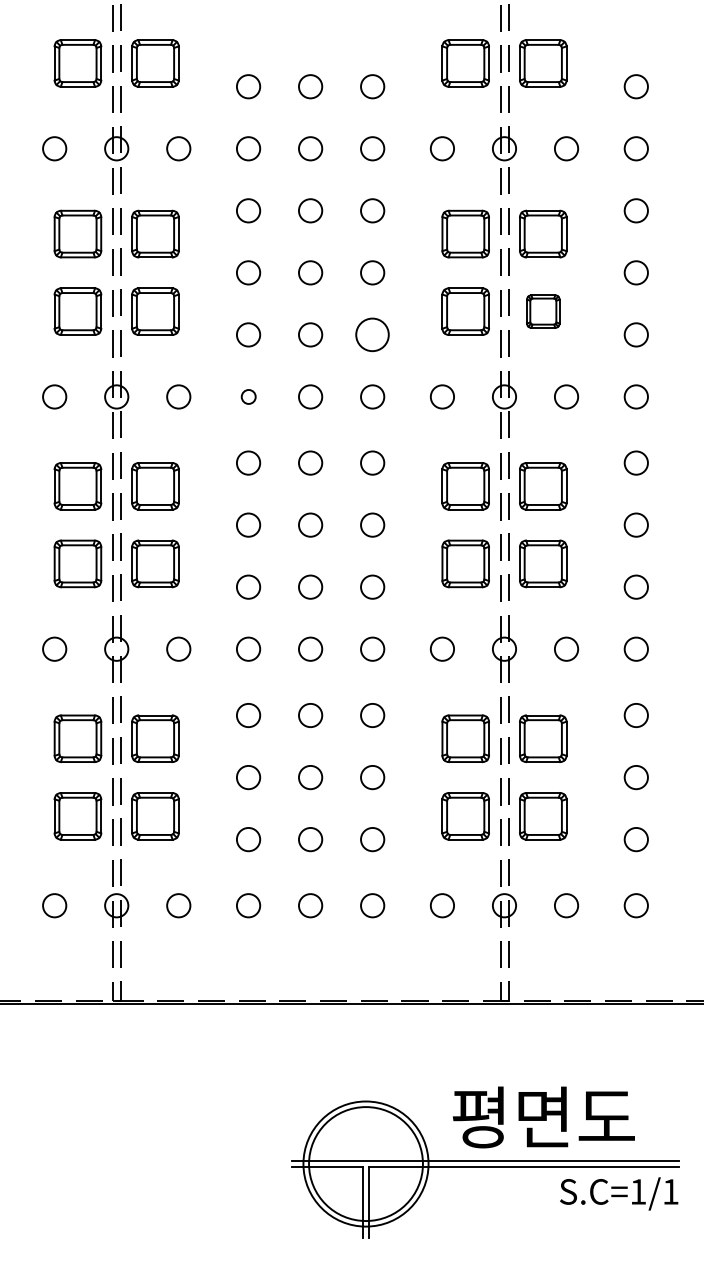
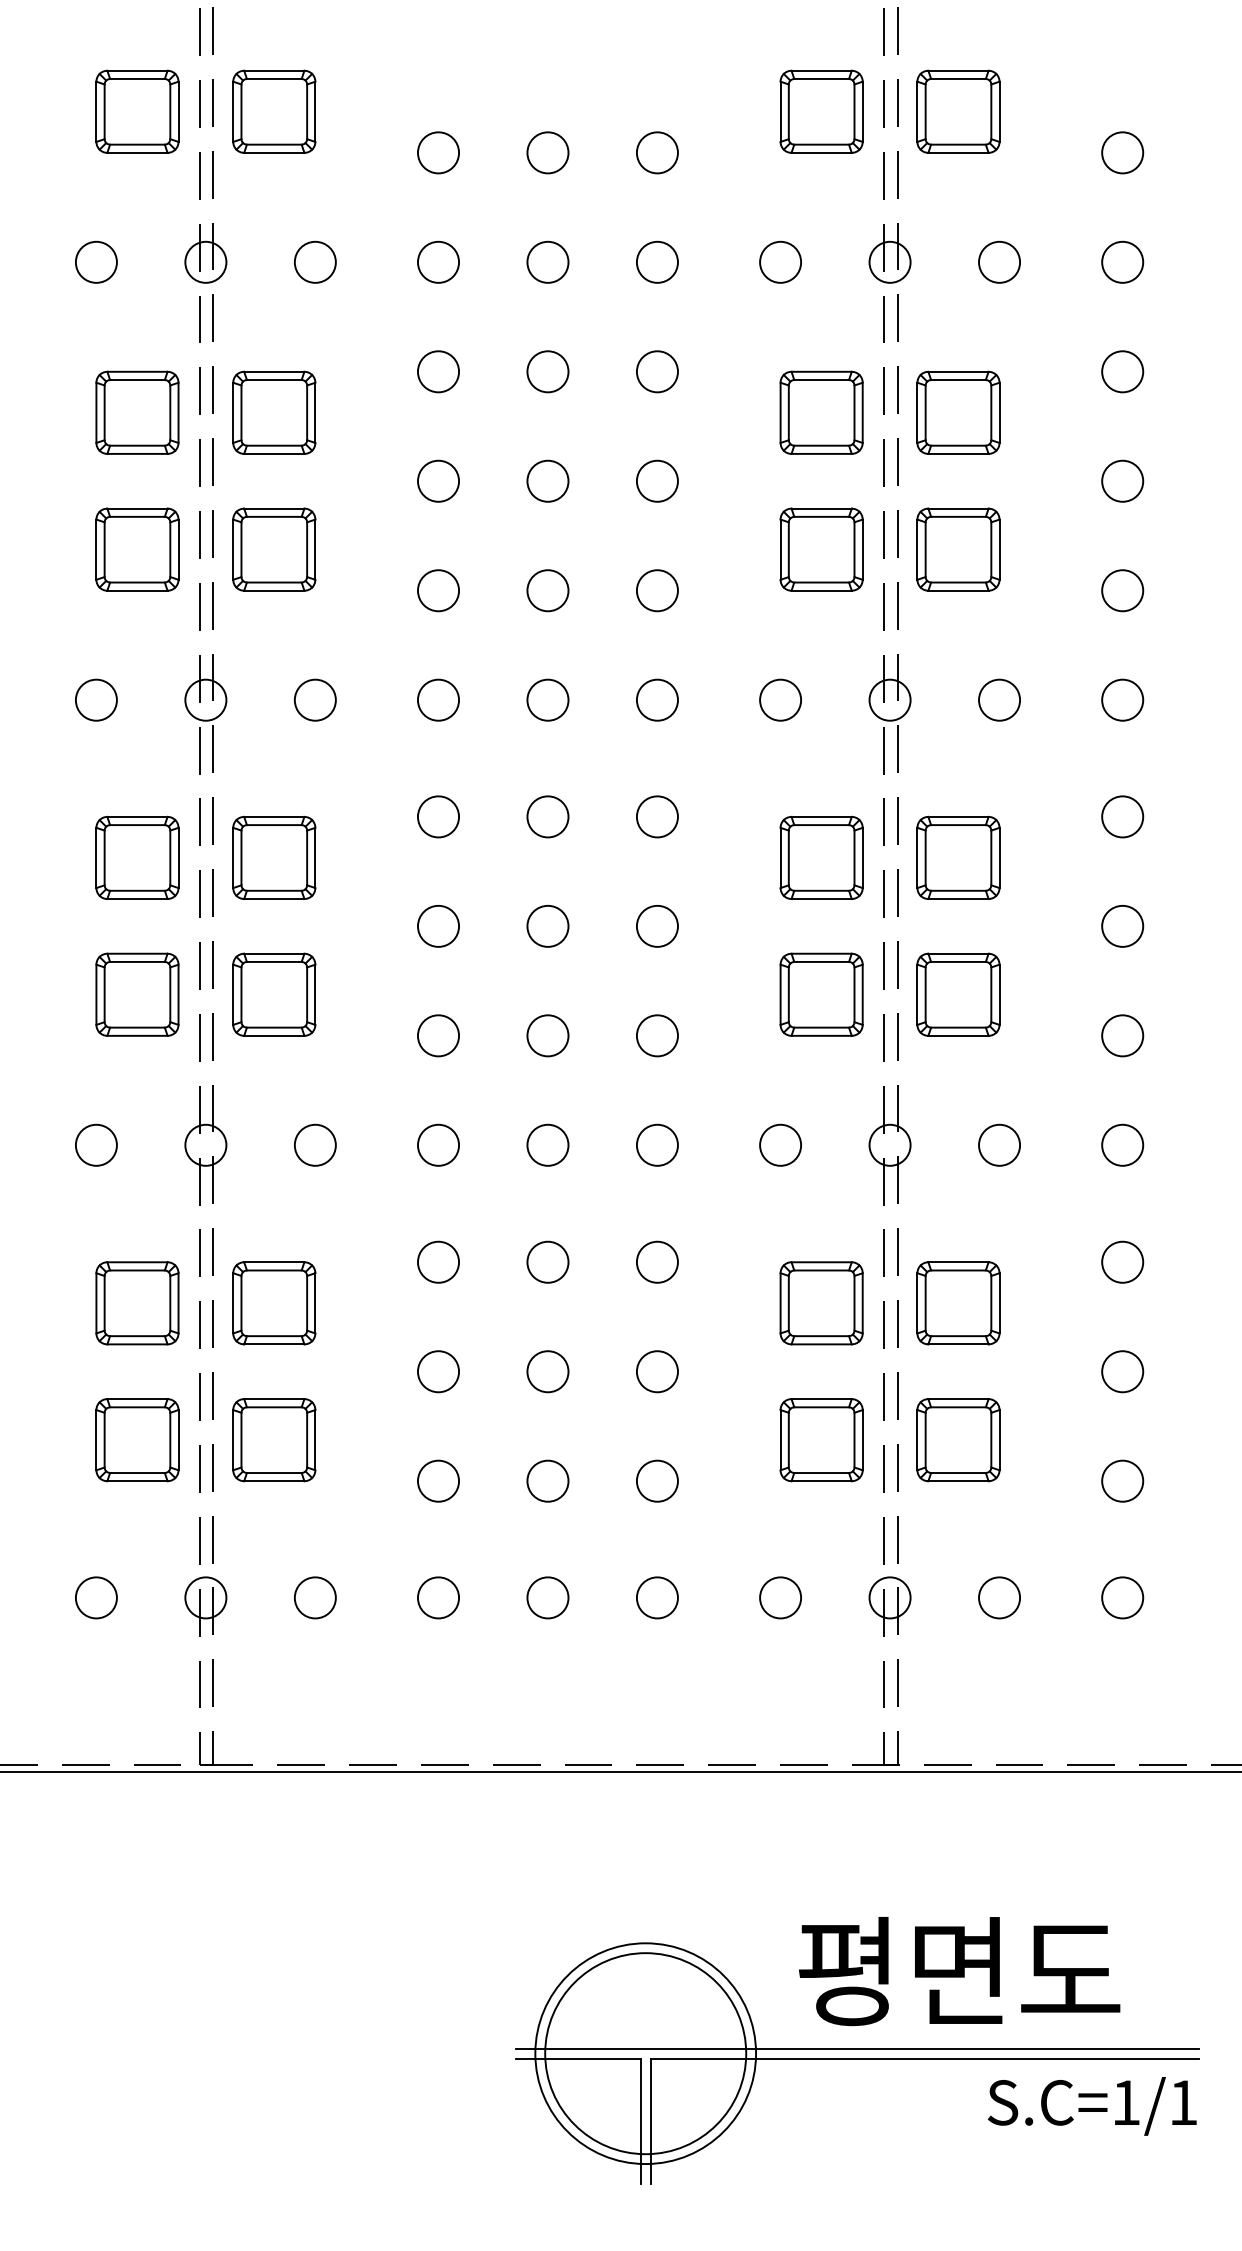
part: (543, 311) -> (958, 549), size x1.43
circle: (372, 334) -> (657, 590), size x0.71
circle: (248, 396) -> (438, 699), size x1.67

